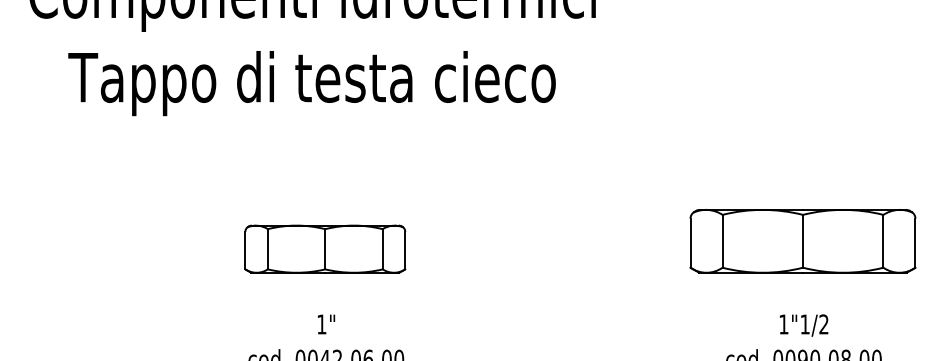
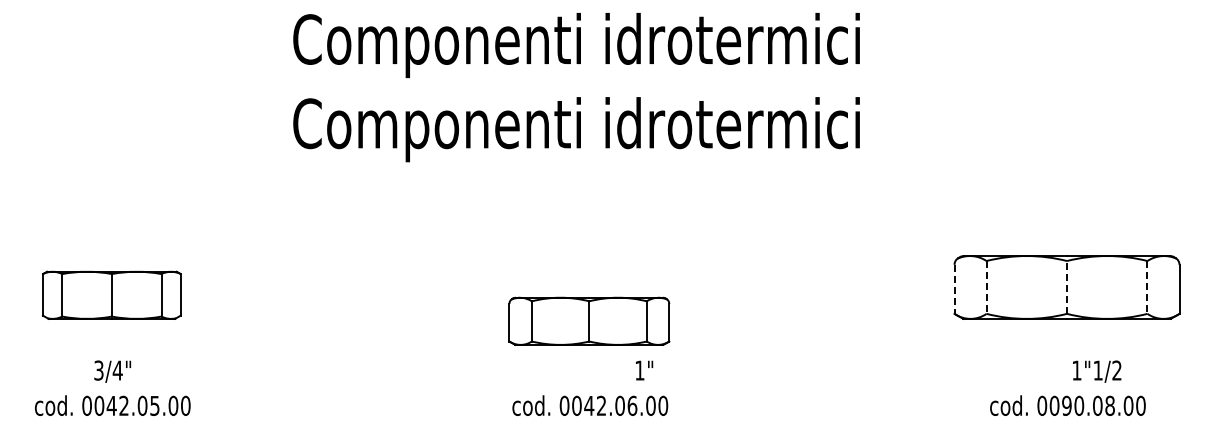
text: (312, 83) -> (576, 129), Tappo di testa cieco -> Componenti idrotermici
line: (803, 240) -> (1067, 286), solid -> dashed
line: (722, 241) -> (986, 287), solid -> dashed
line: (883, 241) -> (1147, 287), solid -> dashed
line: (690, 243) -> (954, 289), solid -> dashed
part: (325, 248) -> (589, 320), moved
text: (326, 324) -> (644, 370), moved
text: (804, 325) -> (1097, 371), moved

